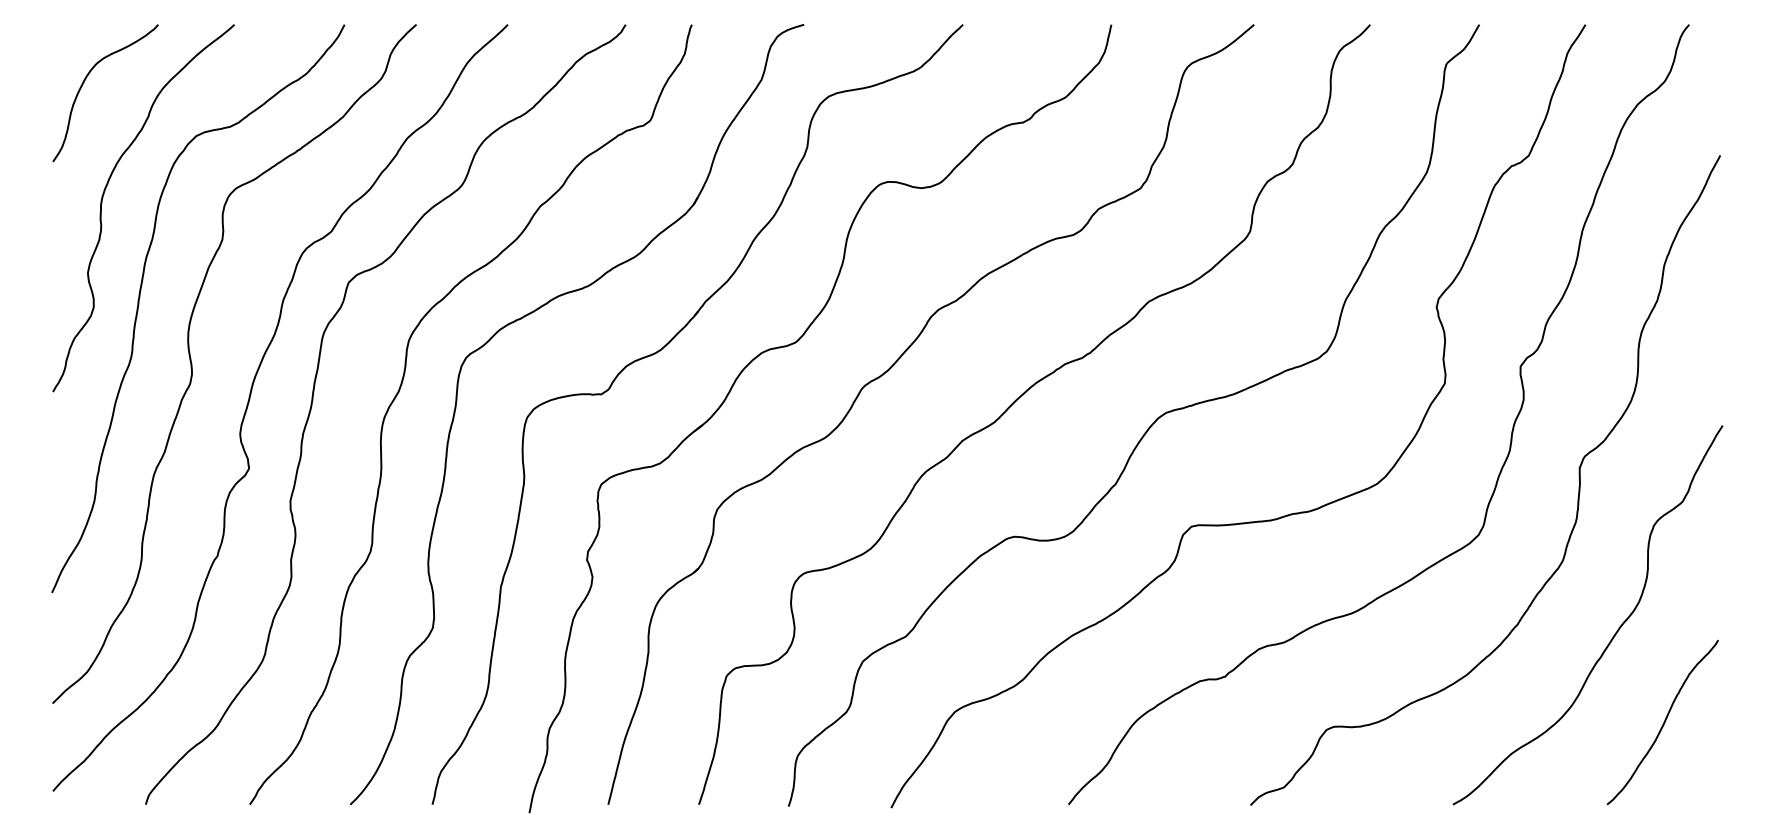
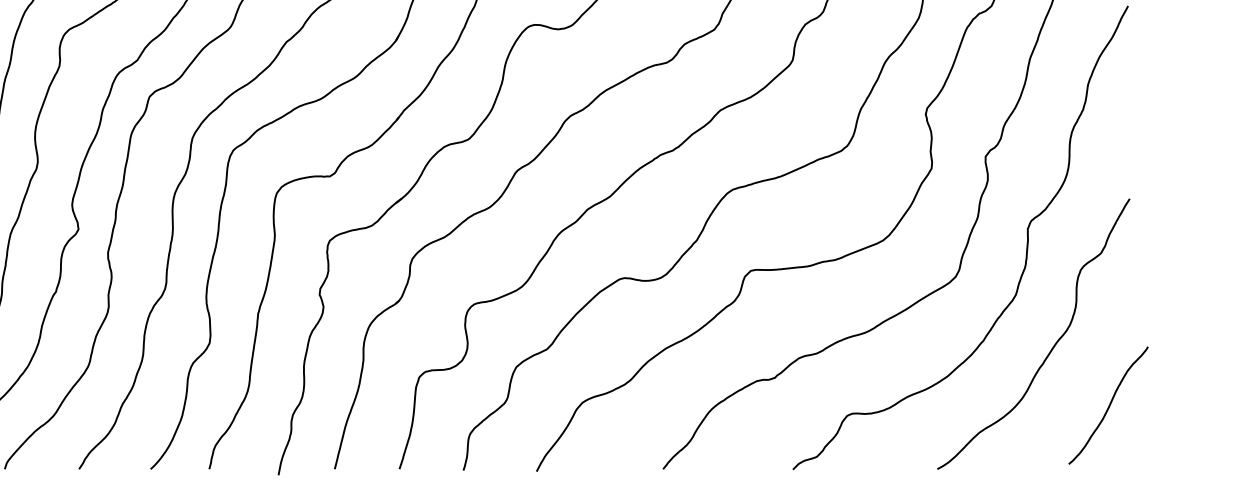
curve: (1663, 722) -> (1108, 405), moved

